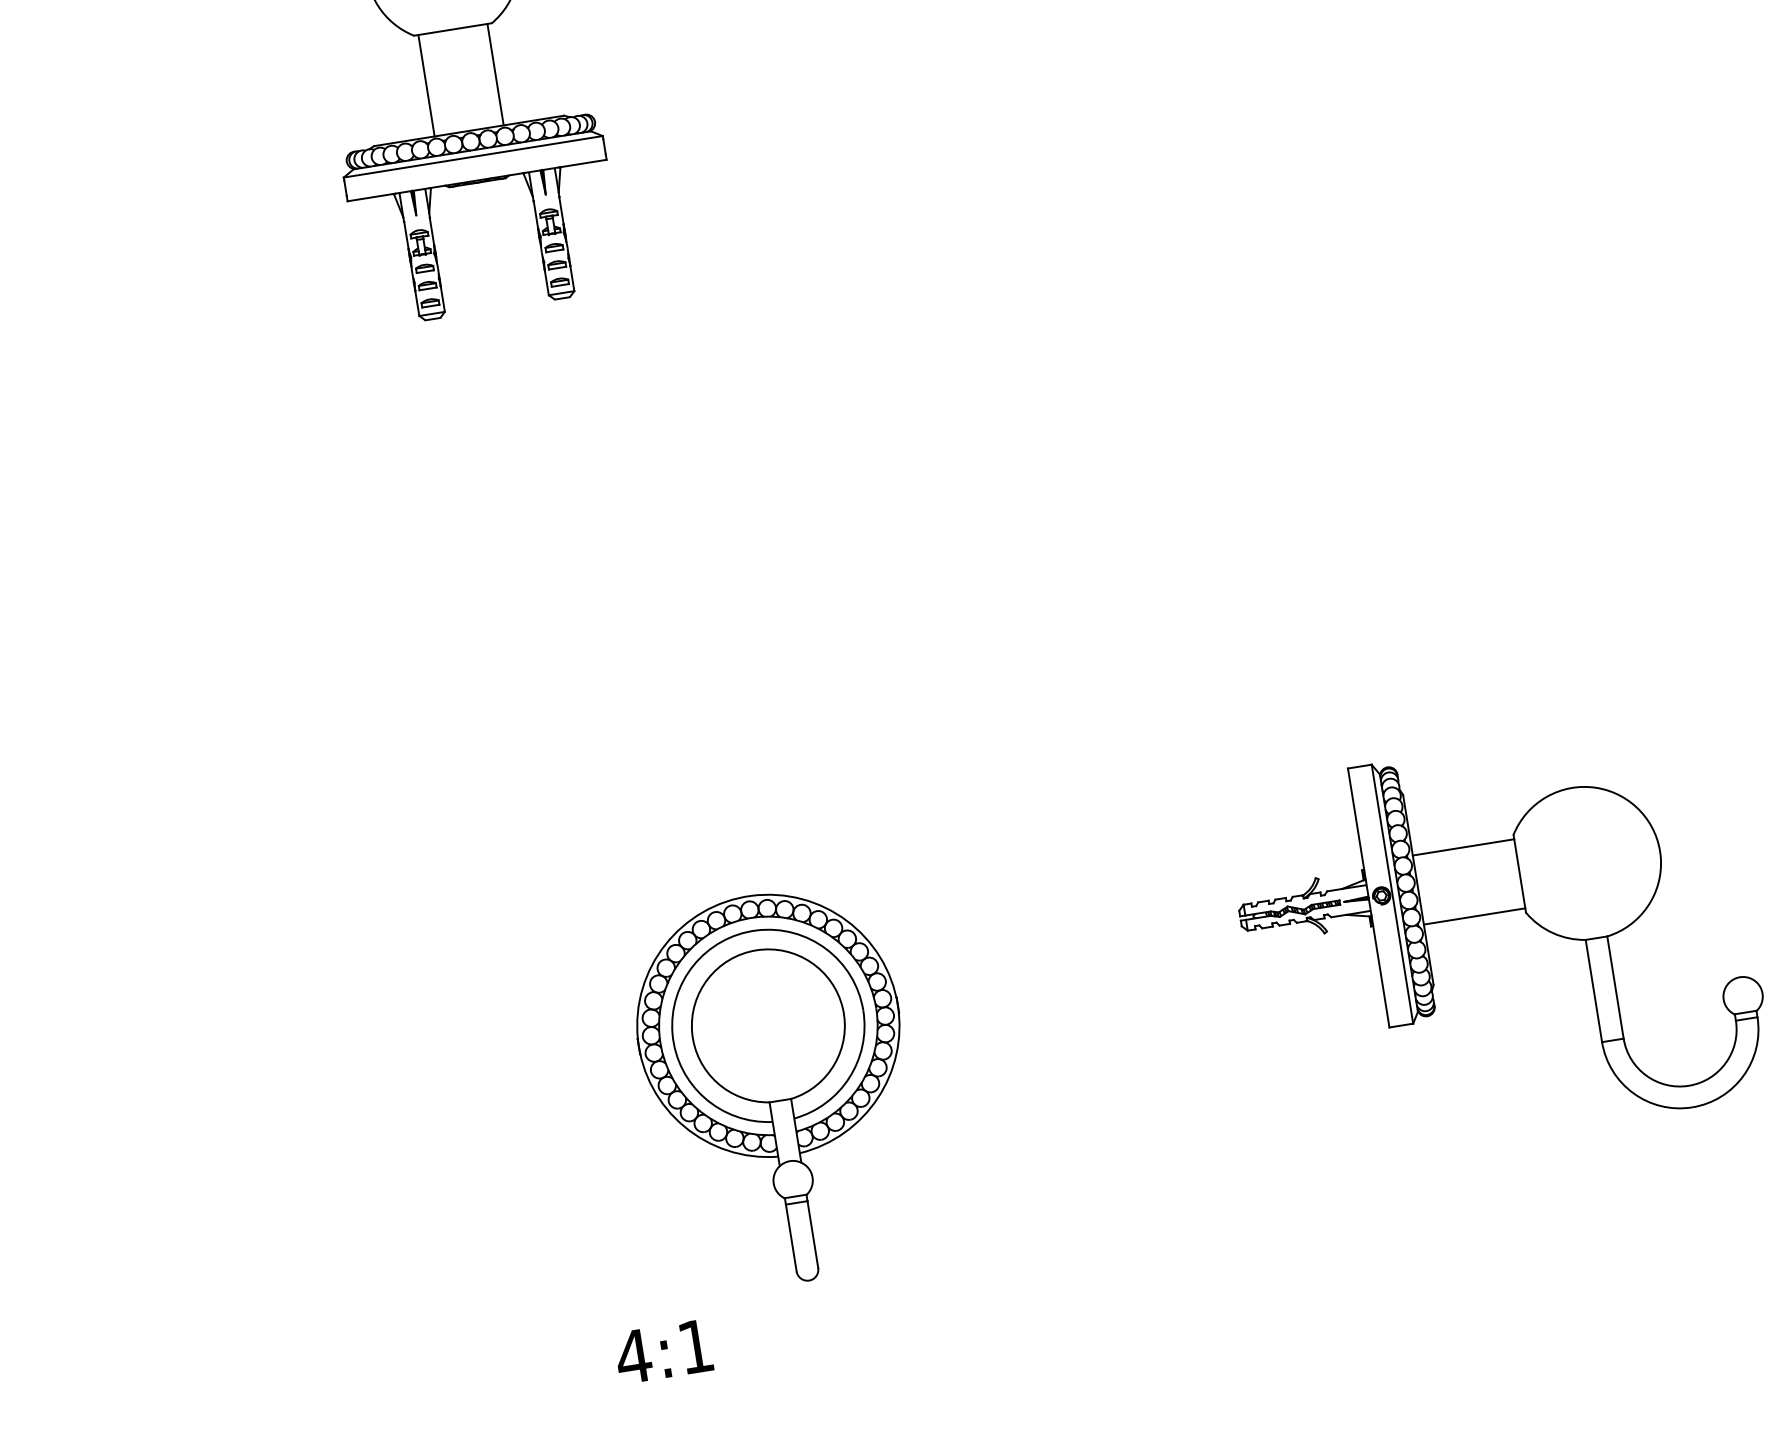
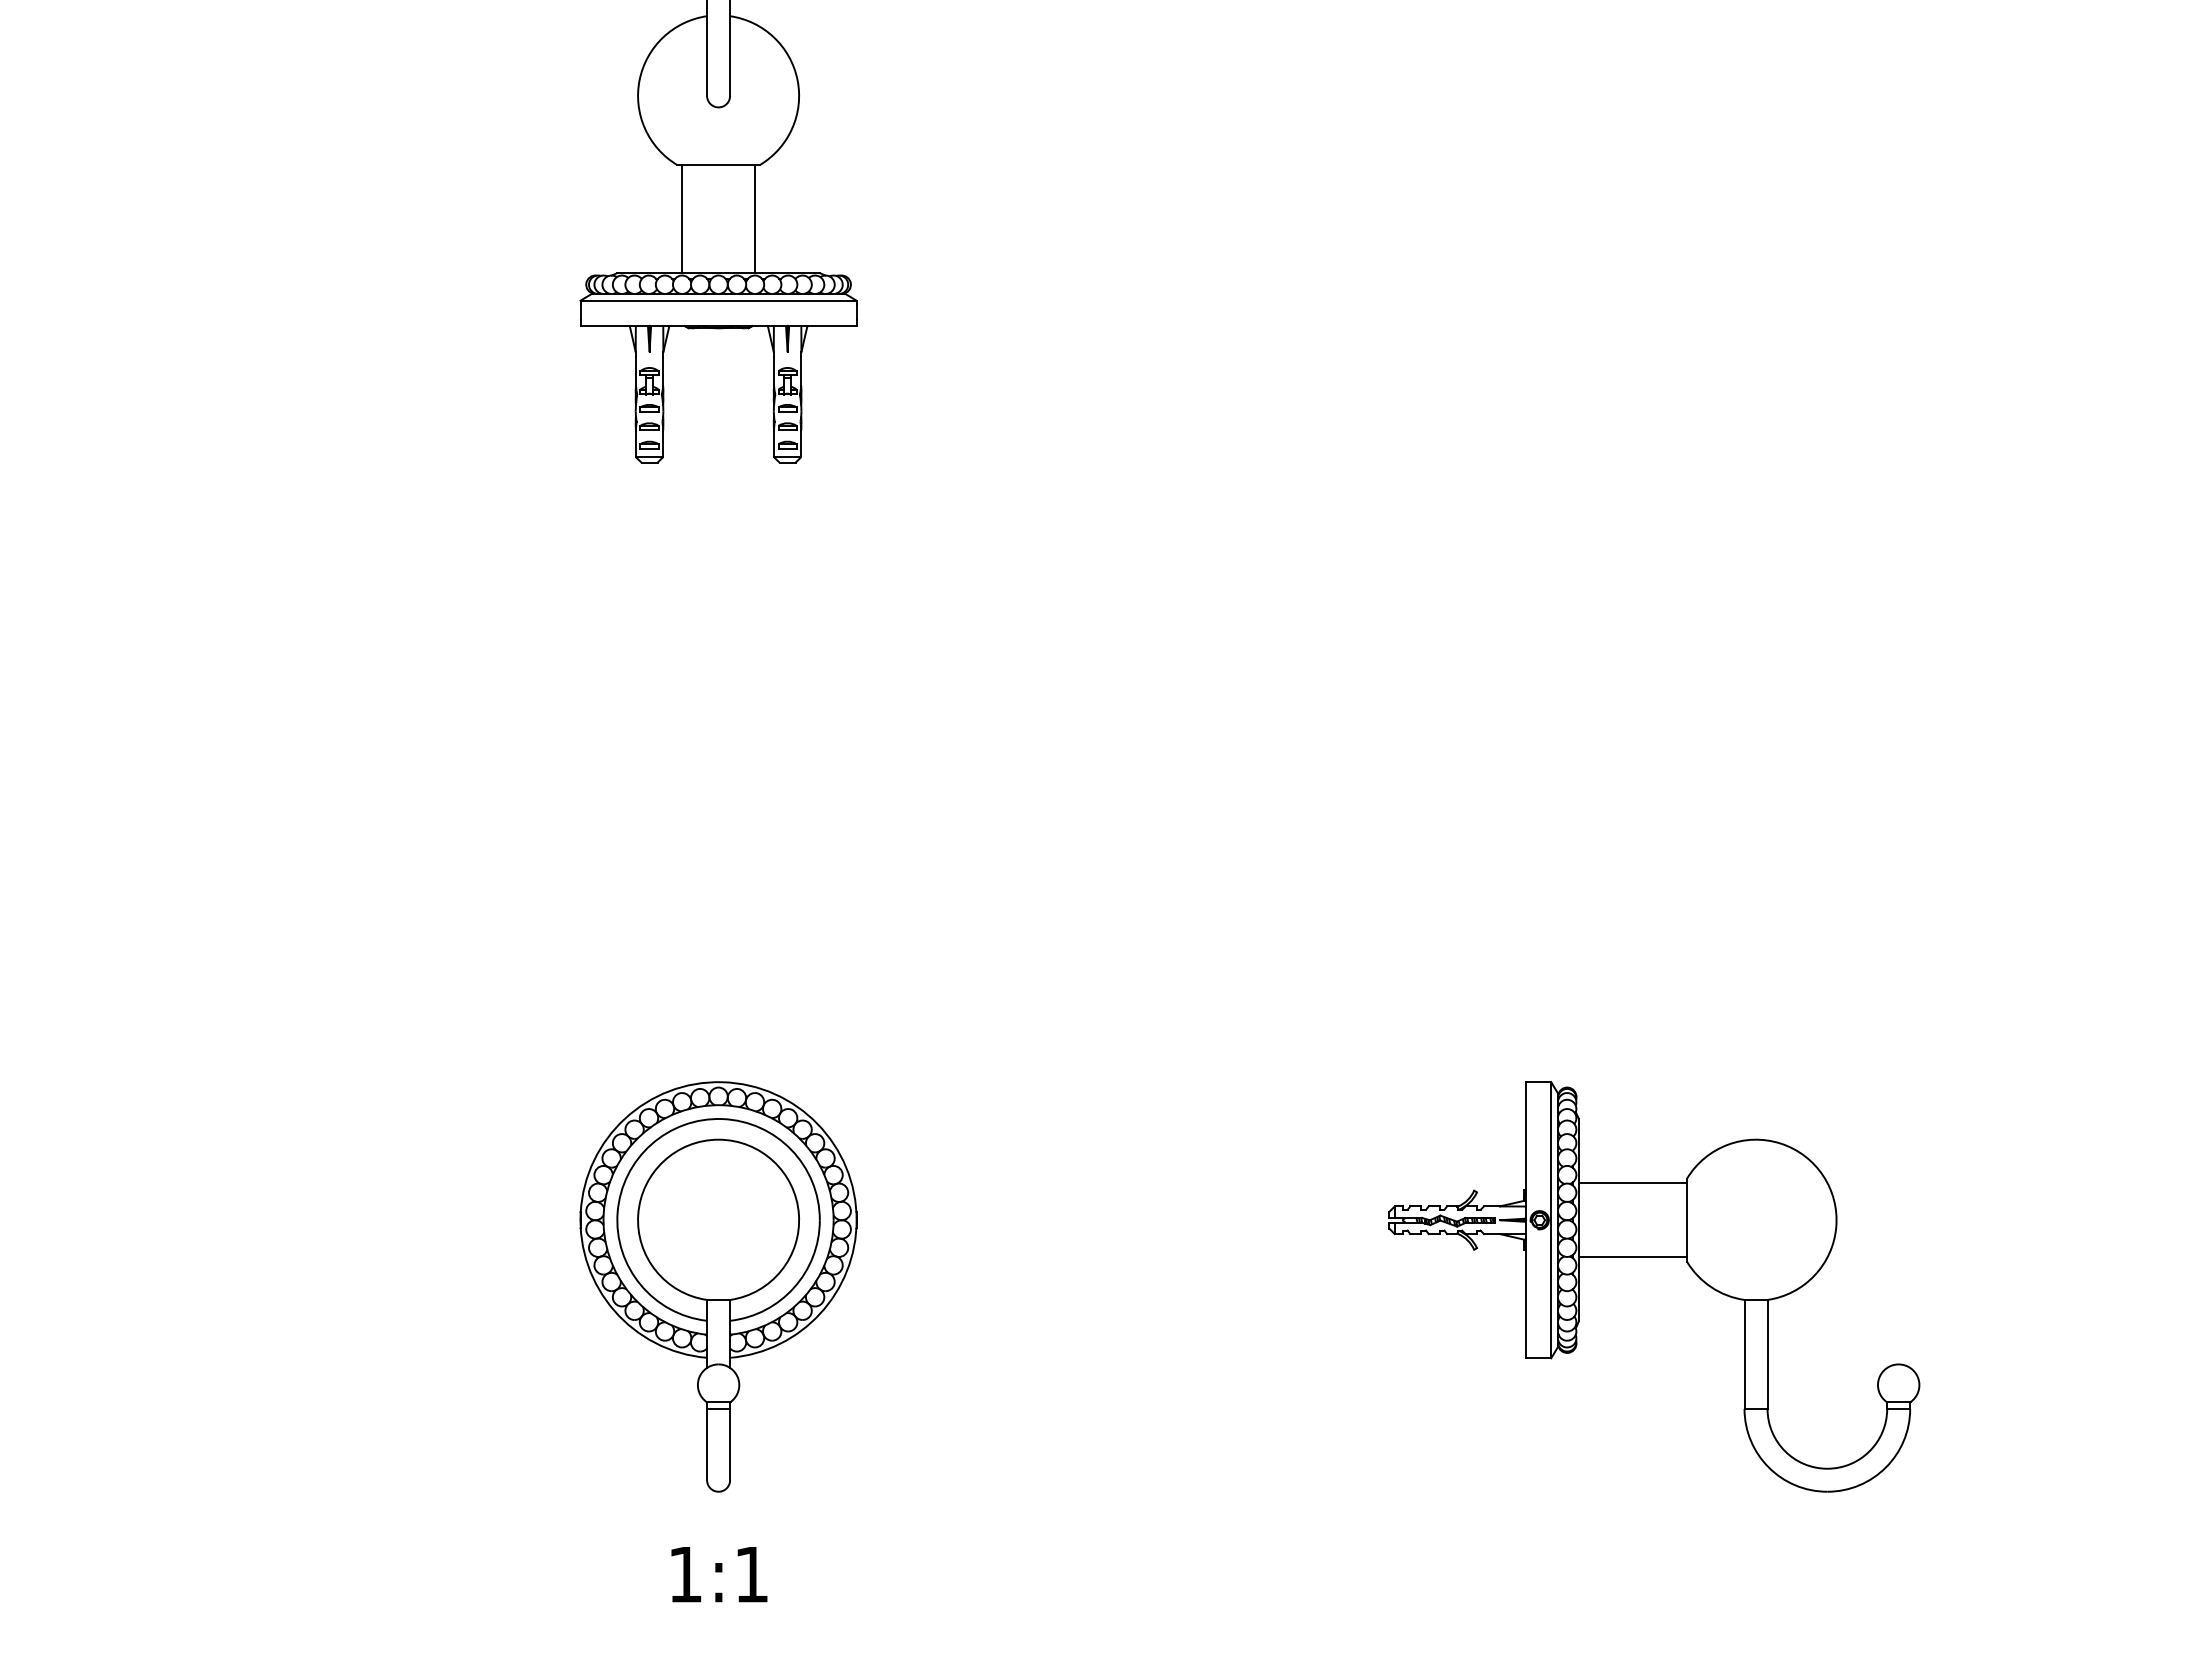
part: (778, 1088) -> (718, 1286), moved
text: (633, 1356) -> (685, 1574), 4:1 -> 1:1

